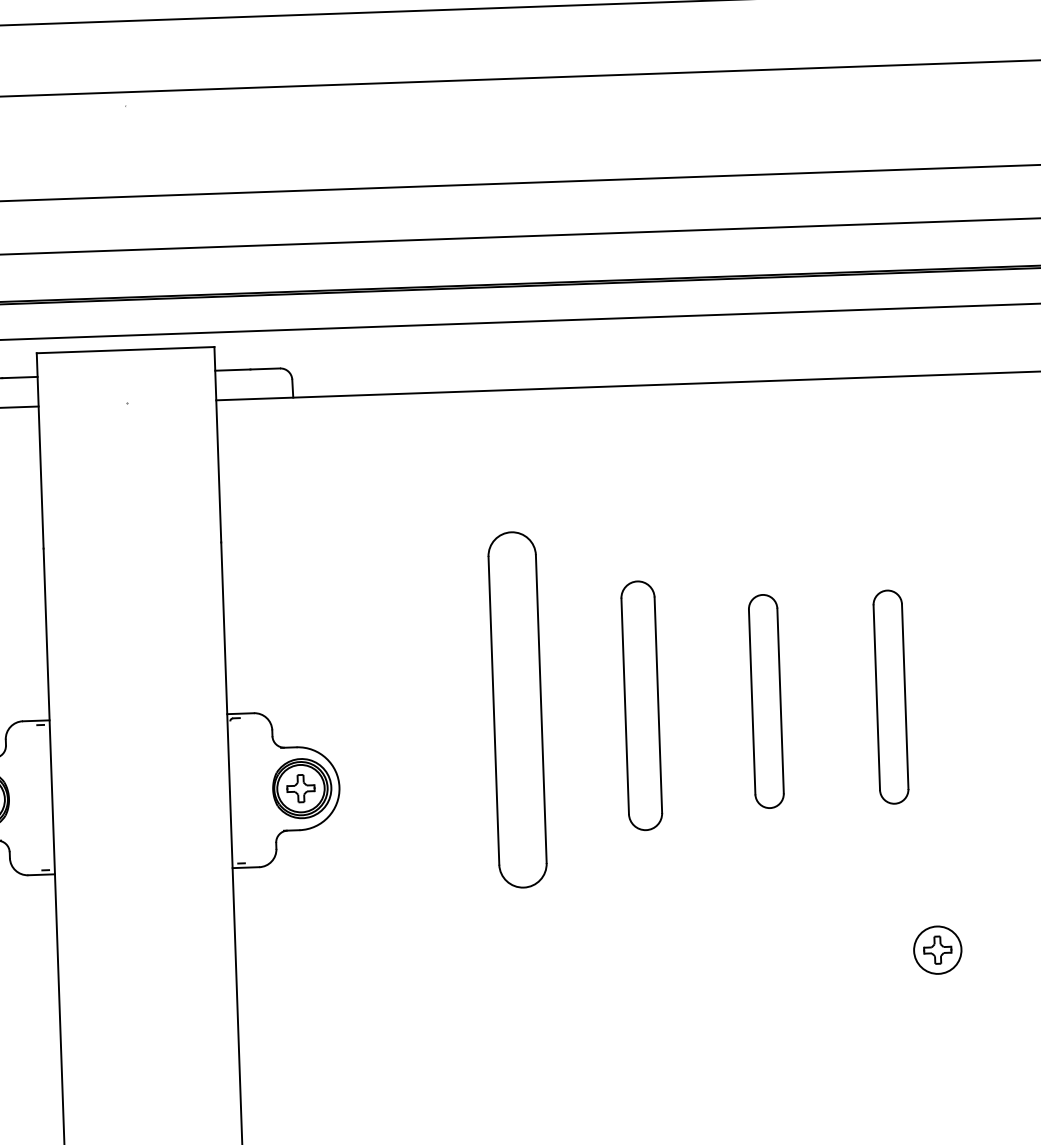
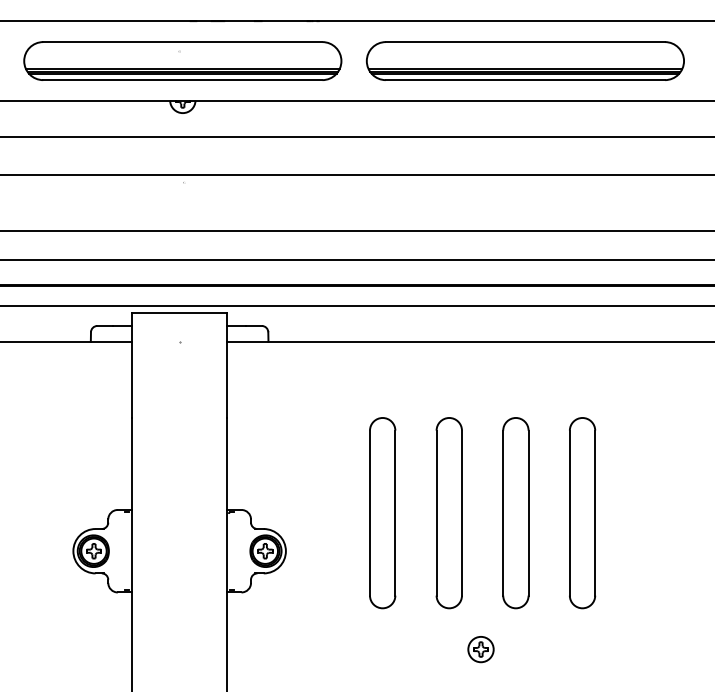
part: (890, 697) -> (582, 513), size x1.67
part: (765, 701) -> (515, 513), size x1.67
part: (640, 706) -> (448, 513), size x1.43
part: (936, 950) -> (480, 649), moved

